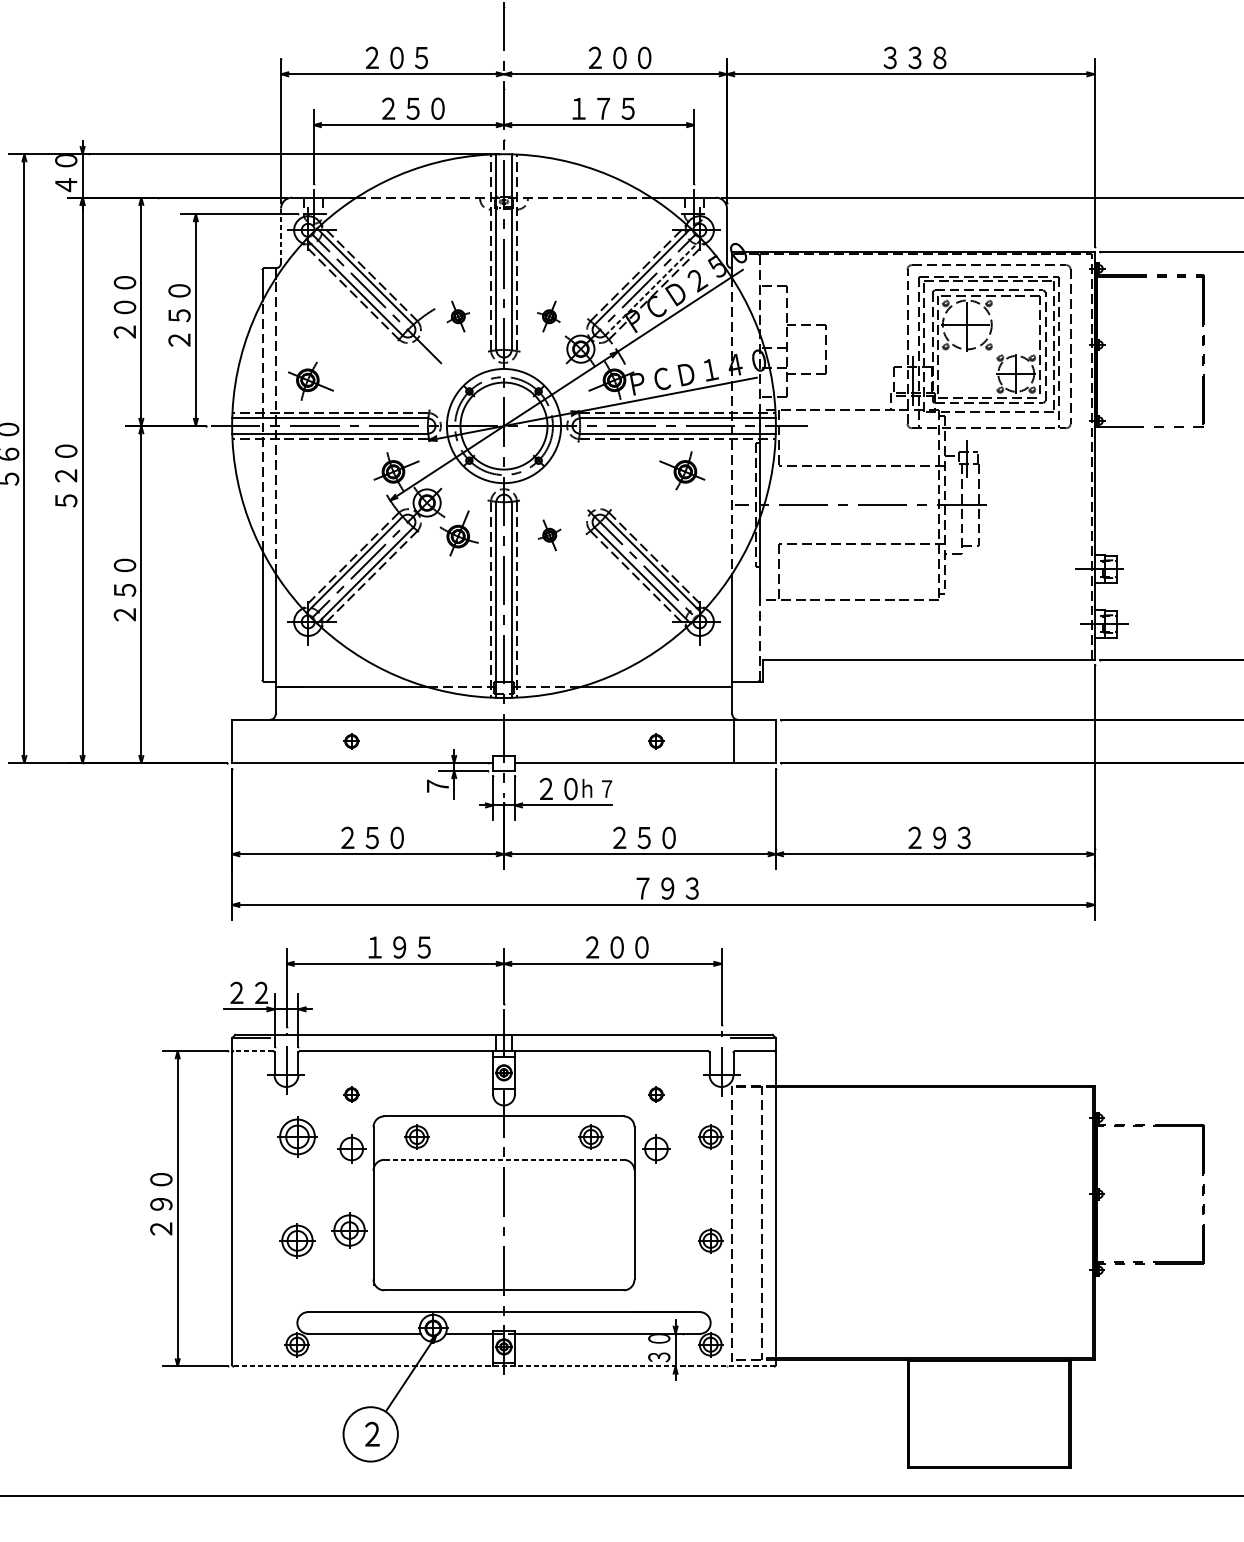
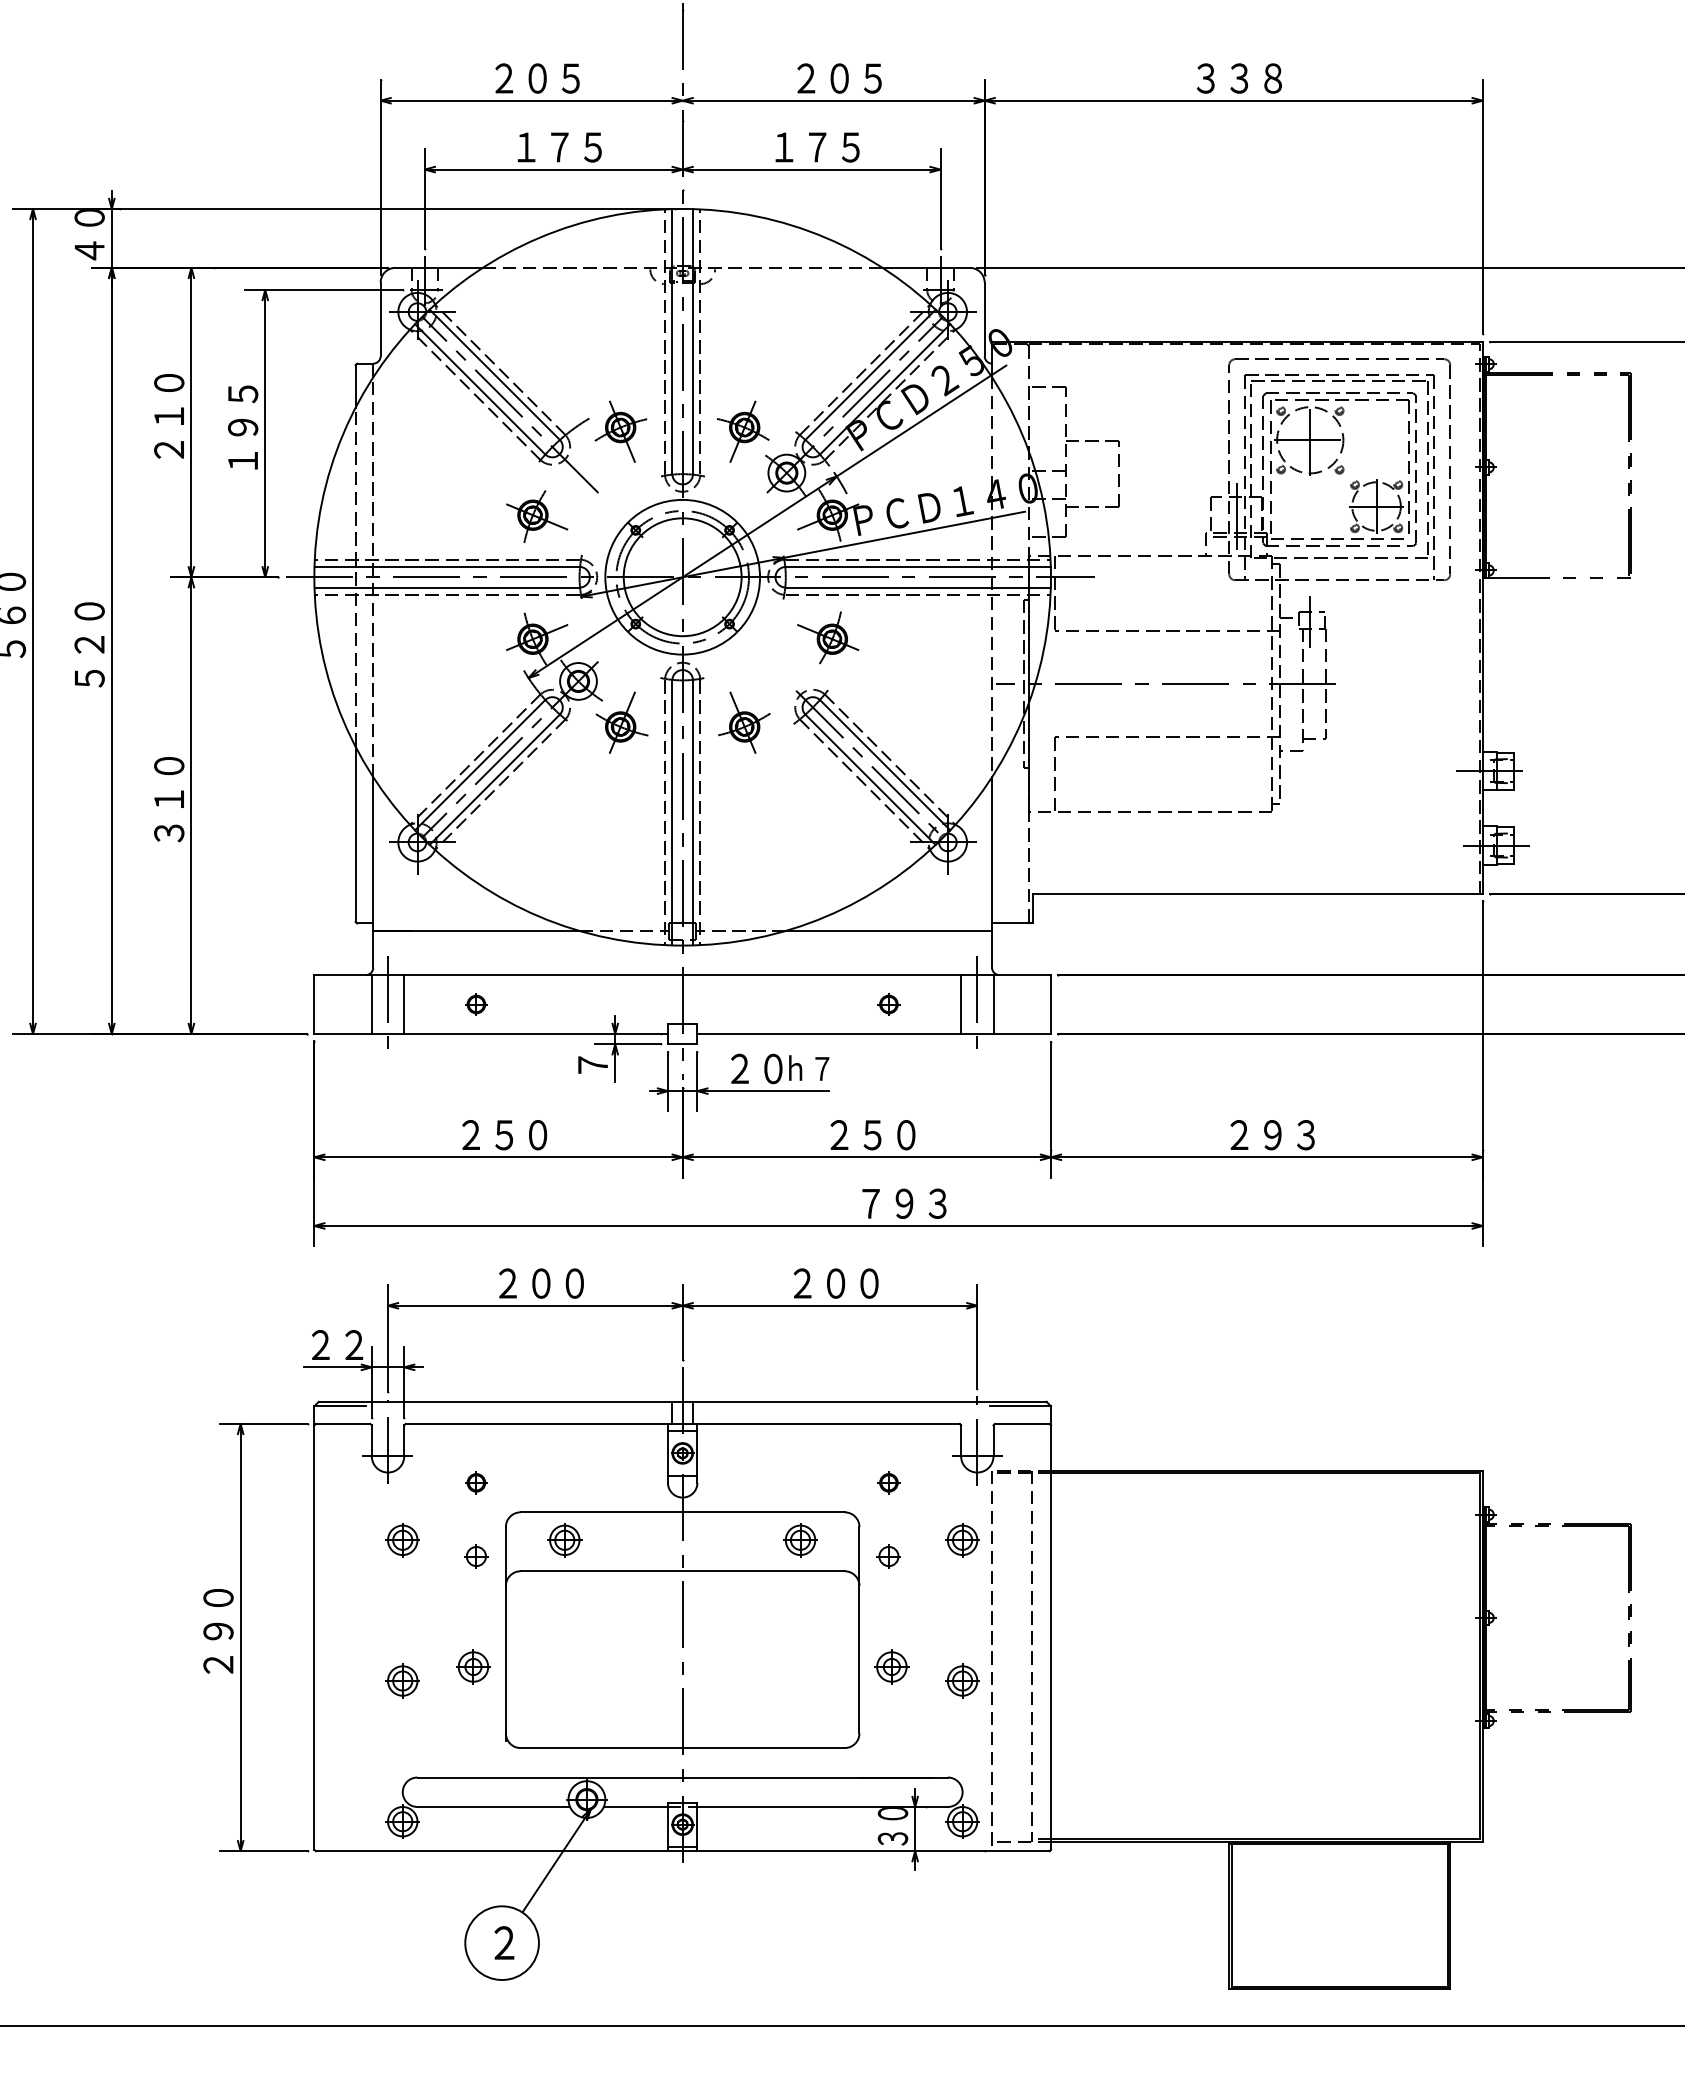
text: (644, 57) -> (873, 78), ２００ -> ２０５
text: (413, 108) -> (559, 147), ２５０ -> １７５
line: (280, 235) -> (380, 319), dashed -> solid
line: (653, 287) -> (885, 389), dashed -> solid
text: (125, 307) -> (169, 416), ２００ -> ２１０
text: (179, 315) -> (242, 427), ２５０ -> １９５
part: (458, 318) -> (620, 431), size x1.67
part: (548, 318) -> (743, 431), size x1.67
part: (311, 381) -> (537, 516), moved
part: (682, 470) -> (828, 637), moved
part: (549, 533) -> (744, 722), size x1.67
text: (125, 602) -> (169, 816), ２５０ -> ３１０
line: (286, 739) -> (388, 1002), added
line: (721, 739) -> (977, 1002), added
line: (274, 741) -> (371, 1004), added
line: (298, 741) -> (404, 1004), added
line: (709, 741) -> (961, 1004), added
text: (399, 947) -> (541, 1283), １９５ -> ２００
line: (252, 1050) -> (342, 1423), dashed -> solid
part: (297, 1137) -> (402, 1540), size x0.62
part: (351, 1148) -> (476, 1556), size x0.62
part: (655, 1148) -> (888, 1556), size x0.62
line: (504, 1160) -> (683, 1571), dashed -> solid
part: (349, 1230) -> (473, 1666), size x0.71
part: (658, 1230) -> (891, 1666), added
part: (297, 1240) -> (402, 1680), size x0.71
line: (503, 1366) -> (682, 1851), dashed -> solid

